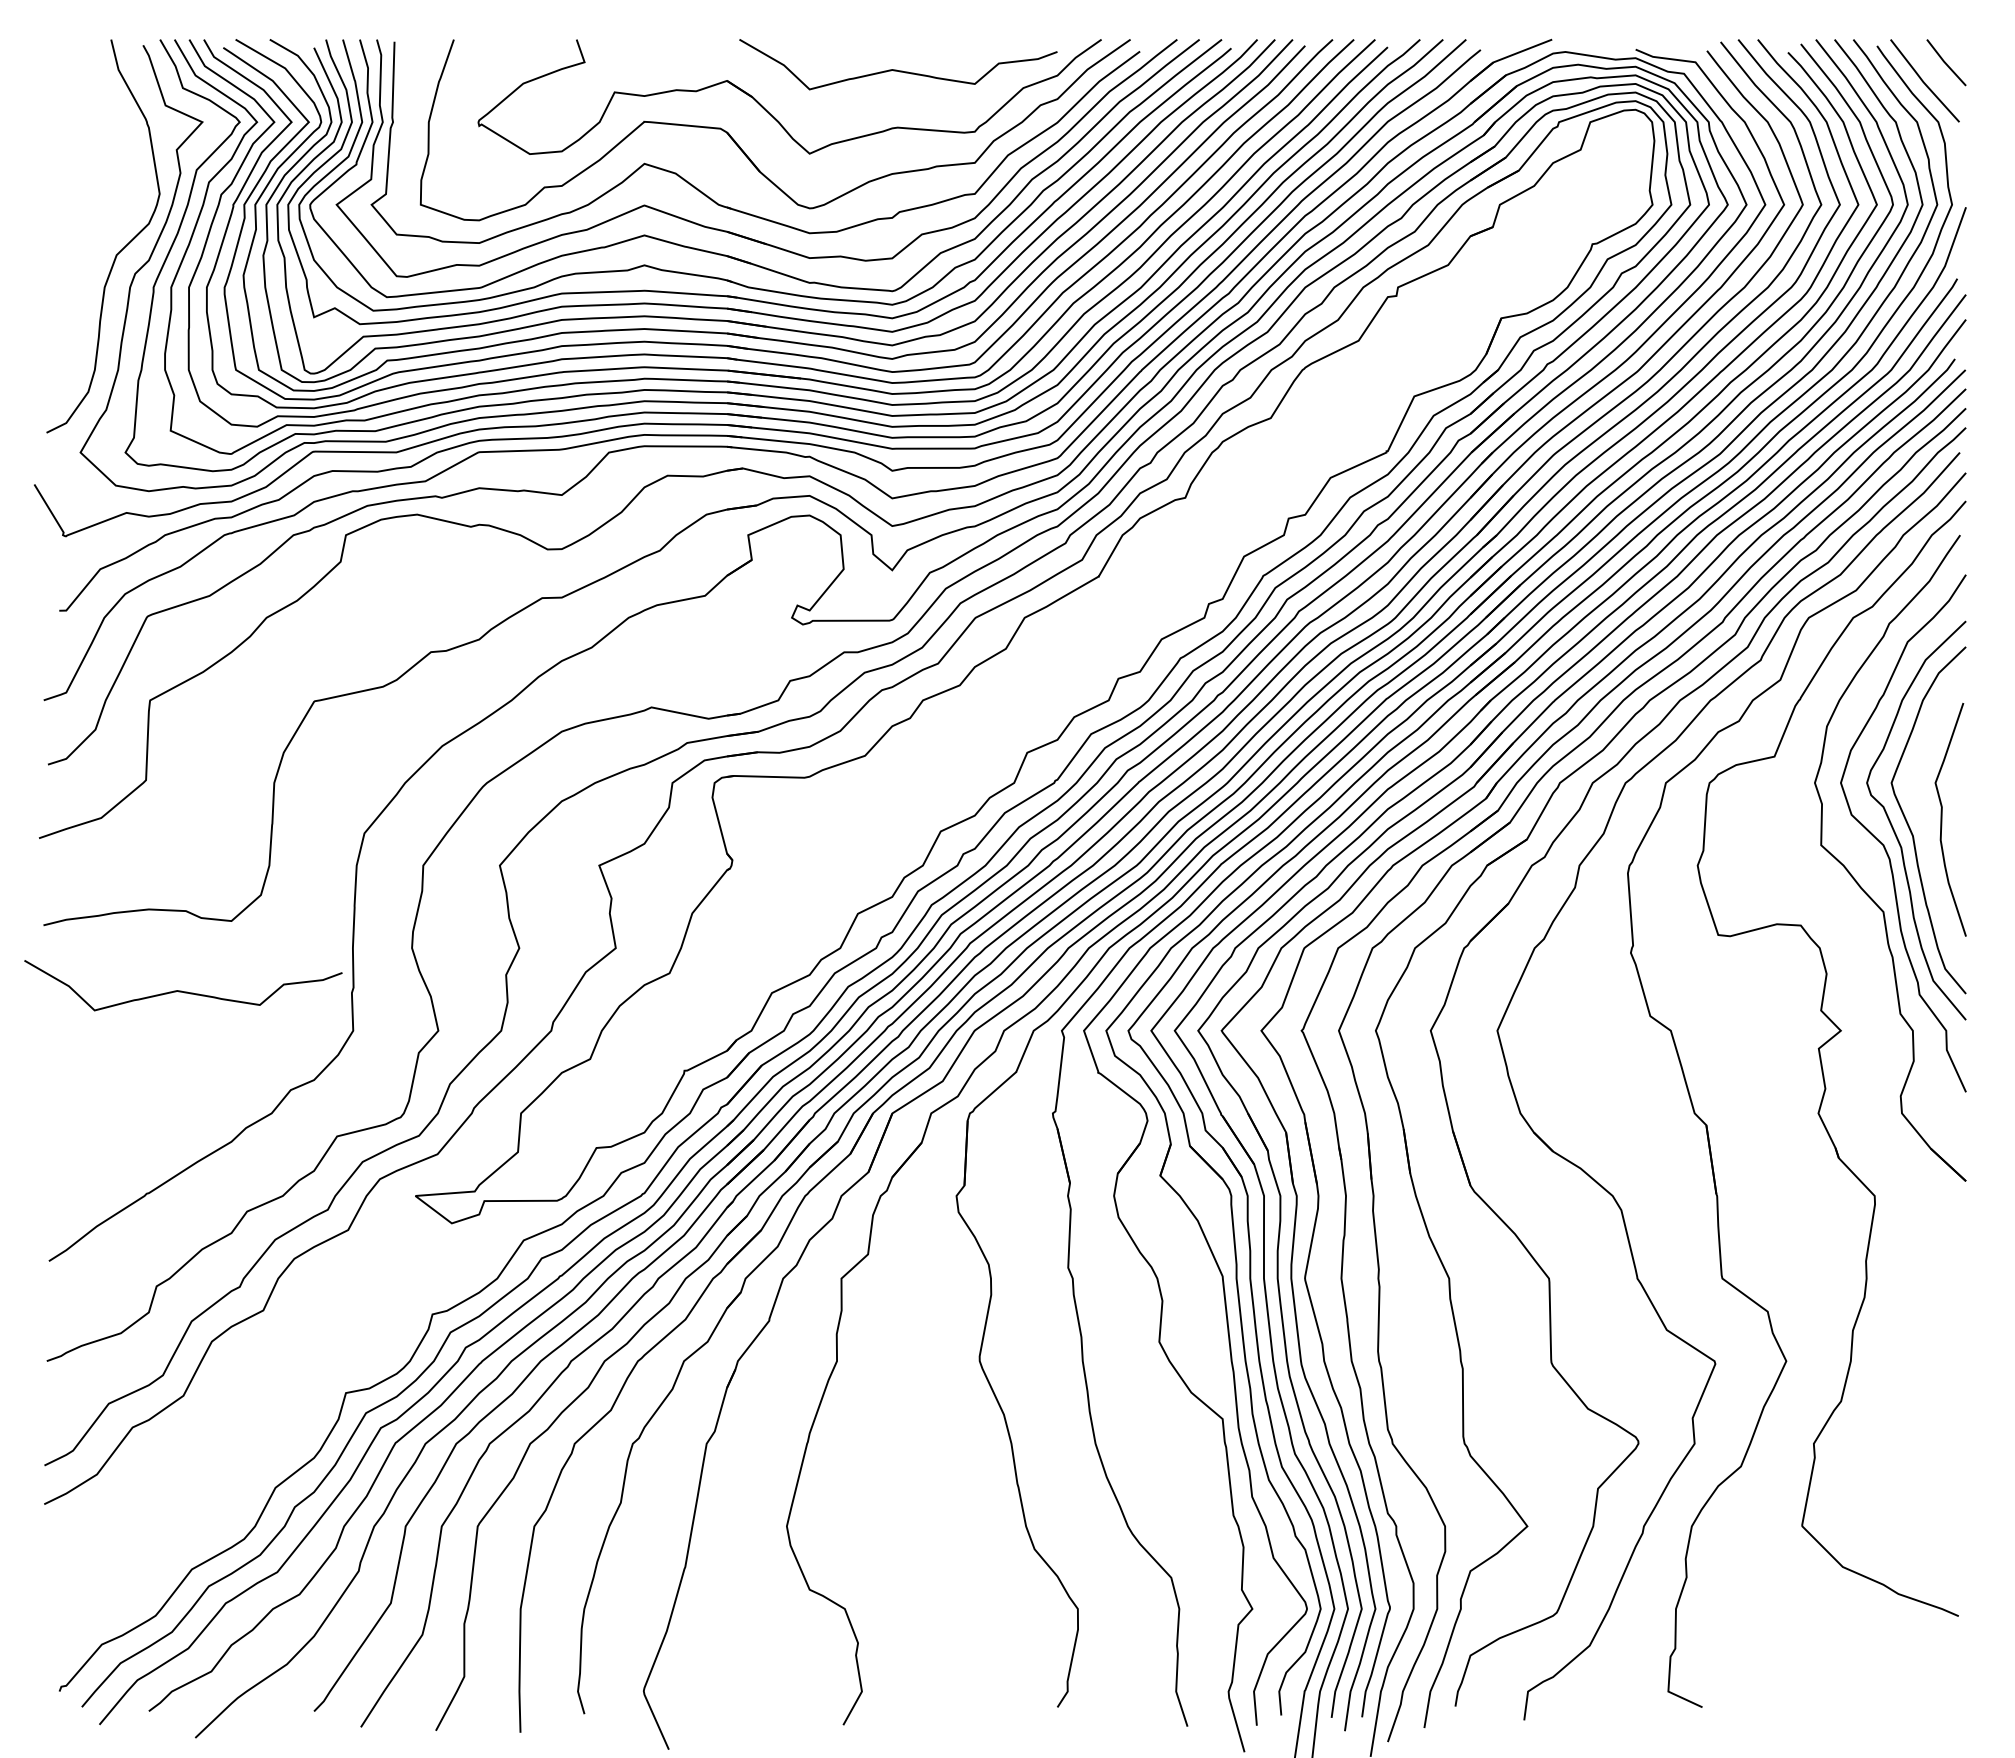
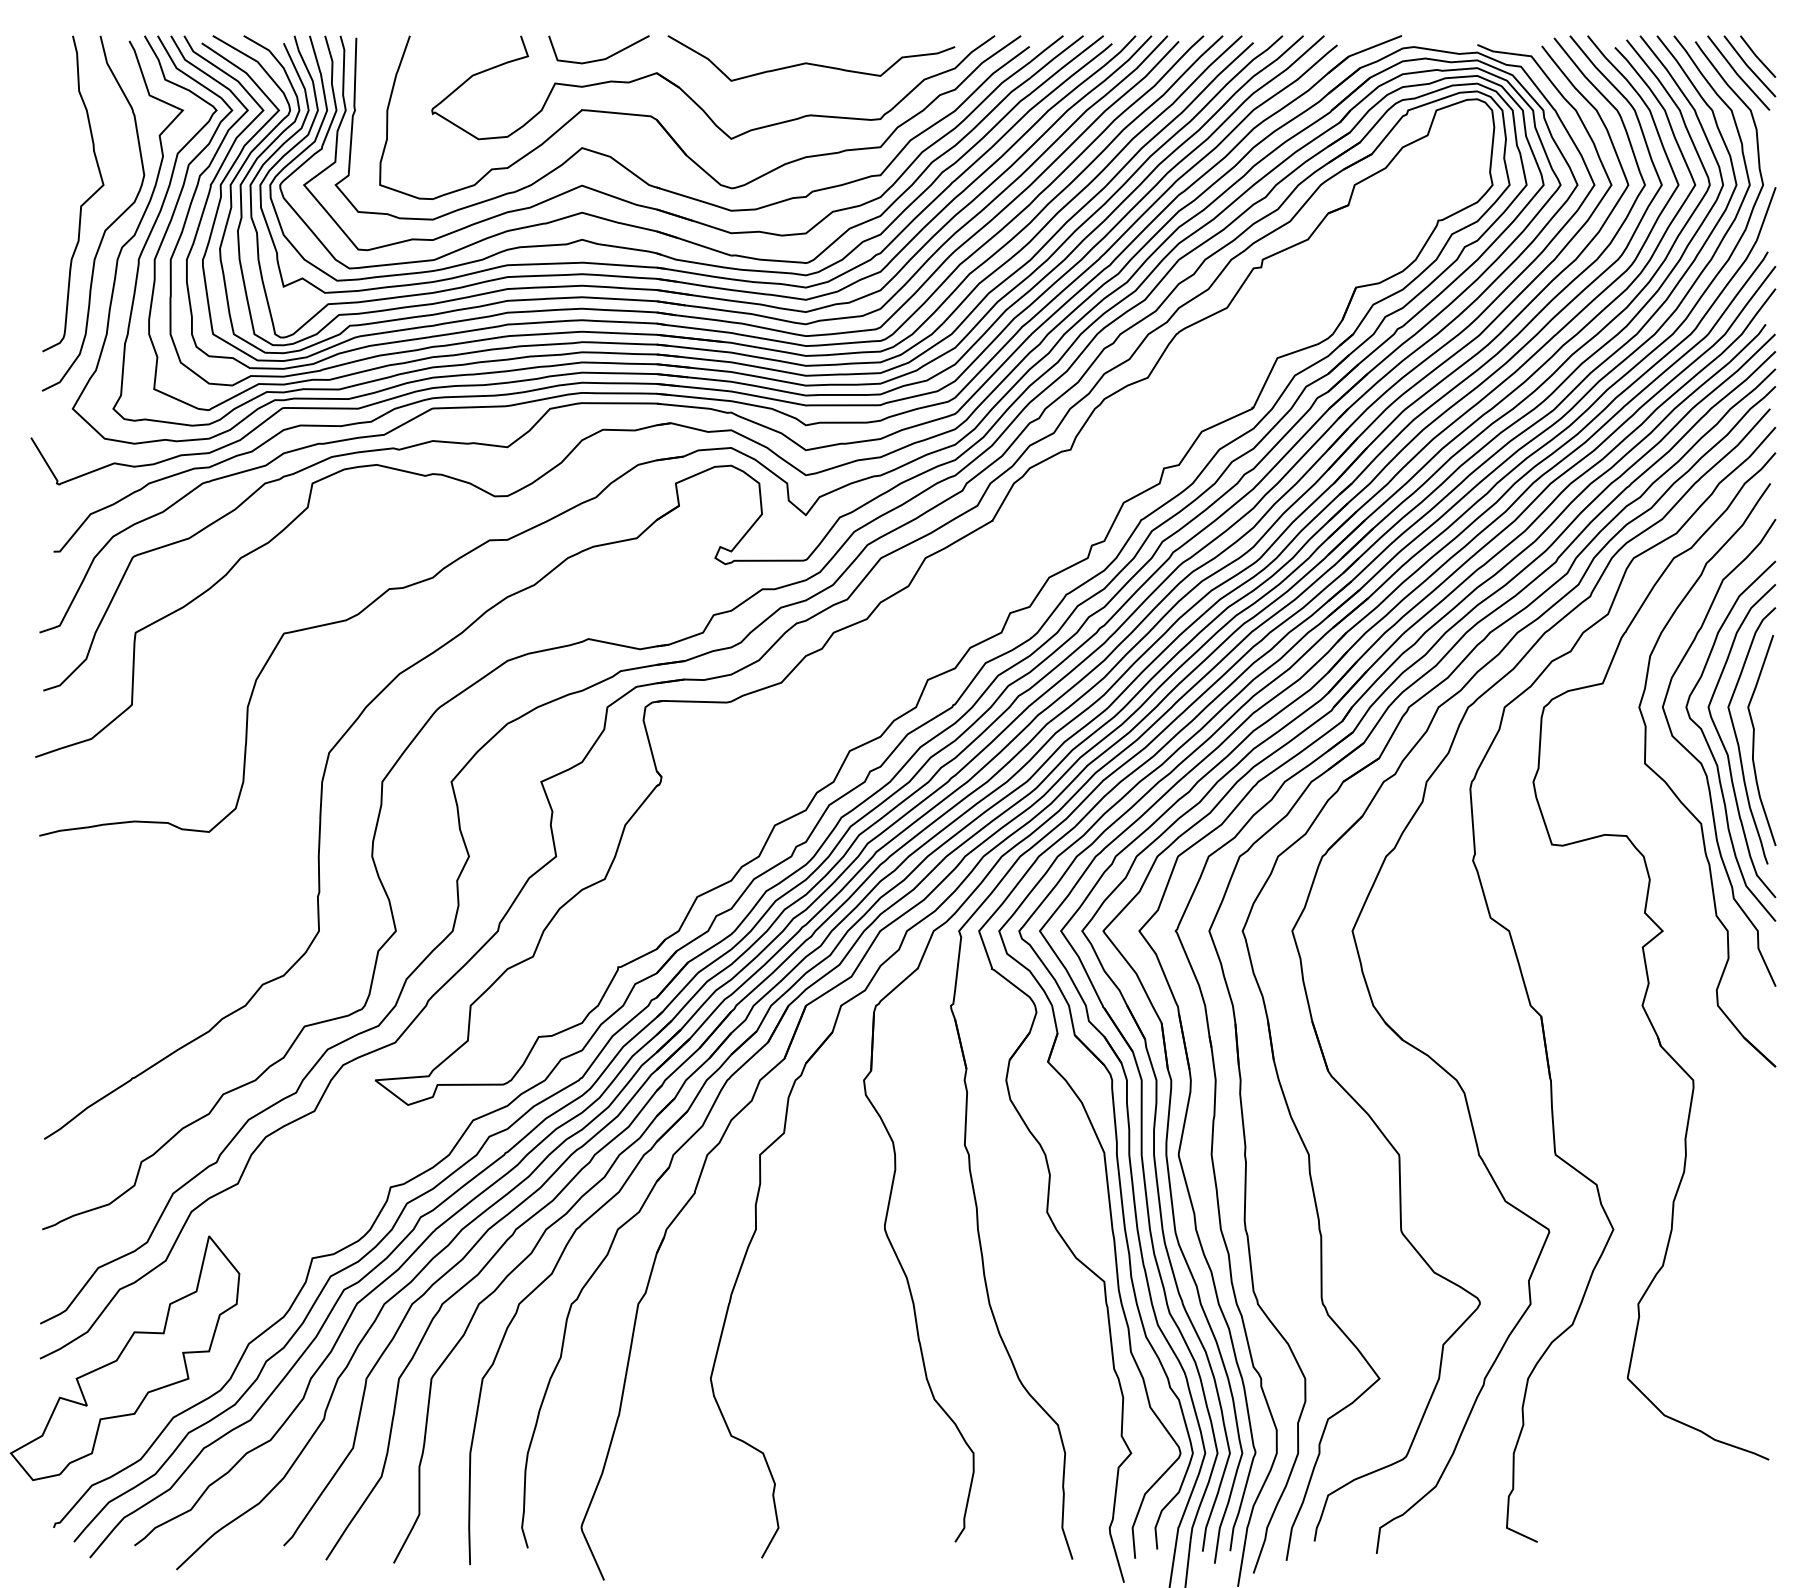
line: (663, 65) -> (599, 59), added
line: (1936, 73) -> (1749, 66), added
curve: (91, 225) -> (82, 203), added
curve: (1924, 819) -> (1738, 740), added
curve: (181, 990) -> (163, 894), removed
part: (138, 1503) -> (125, 1358), added

